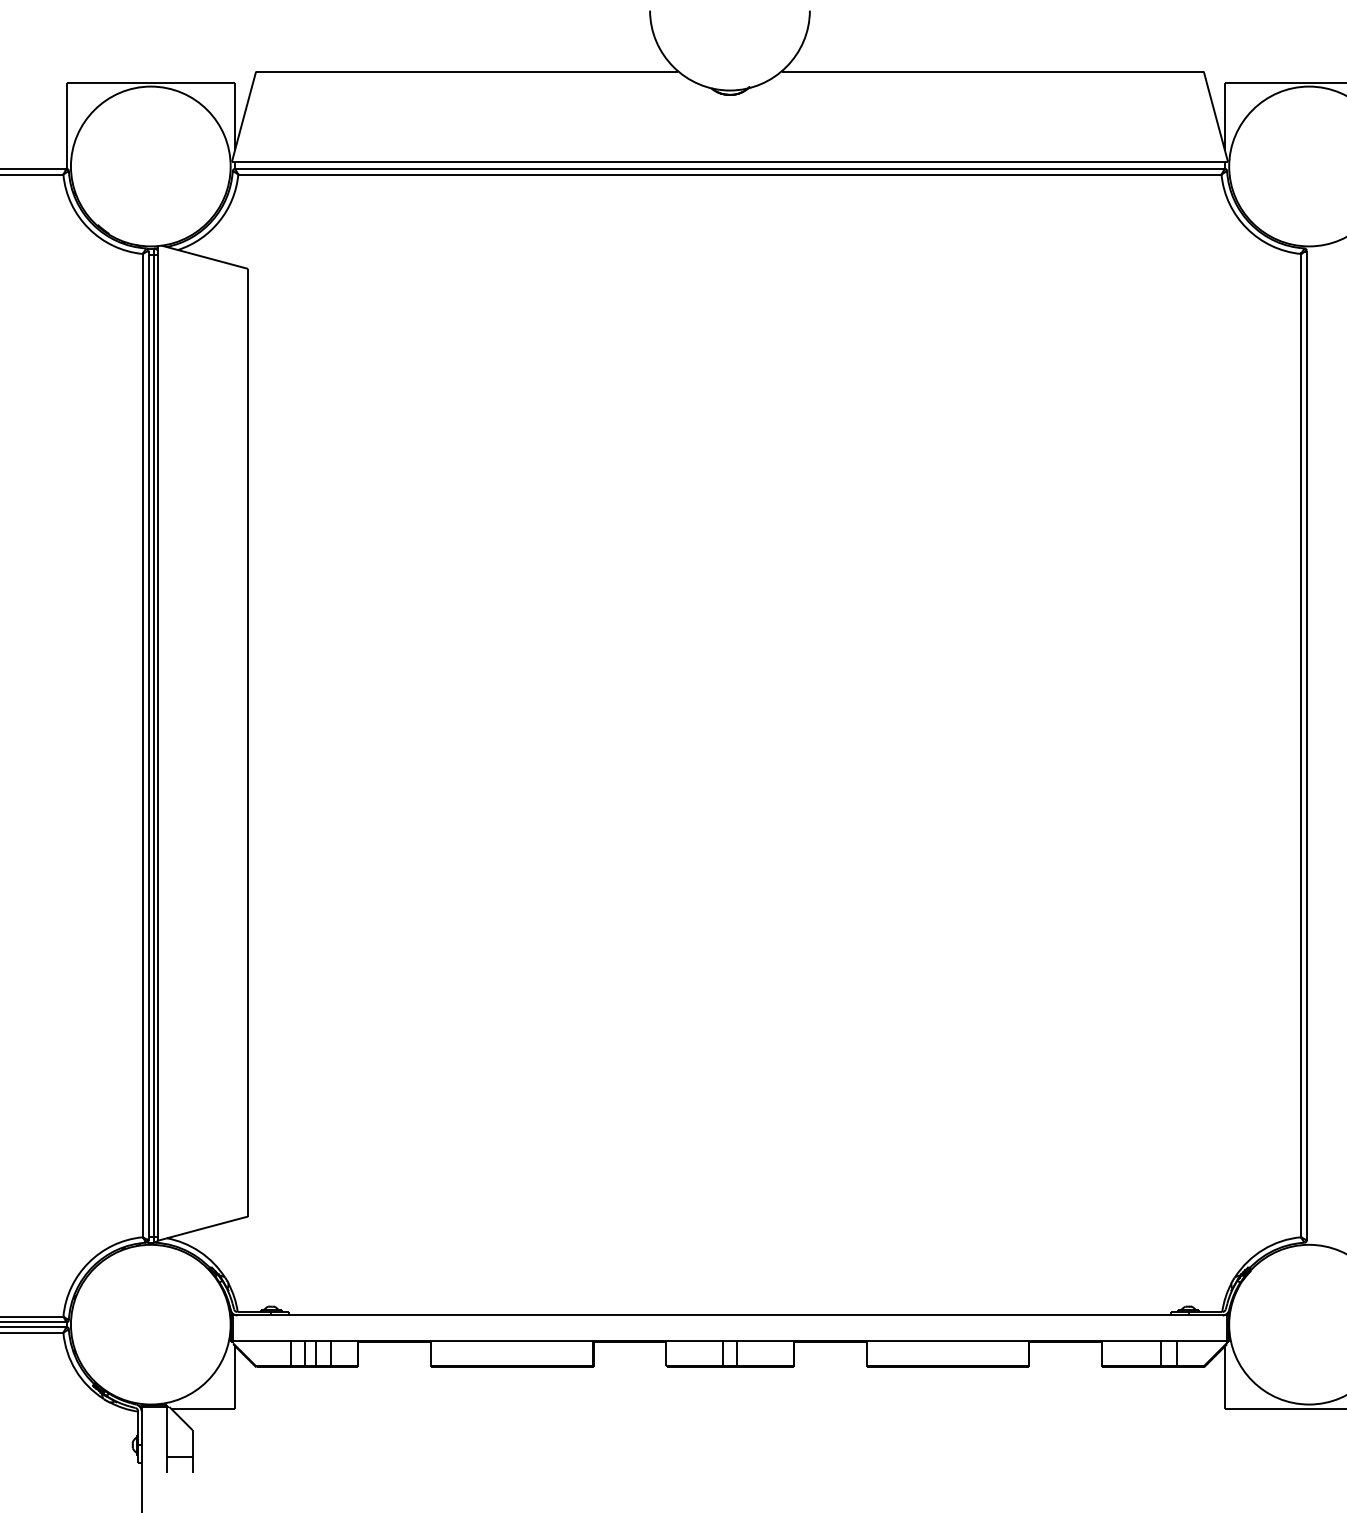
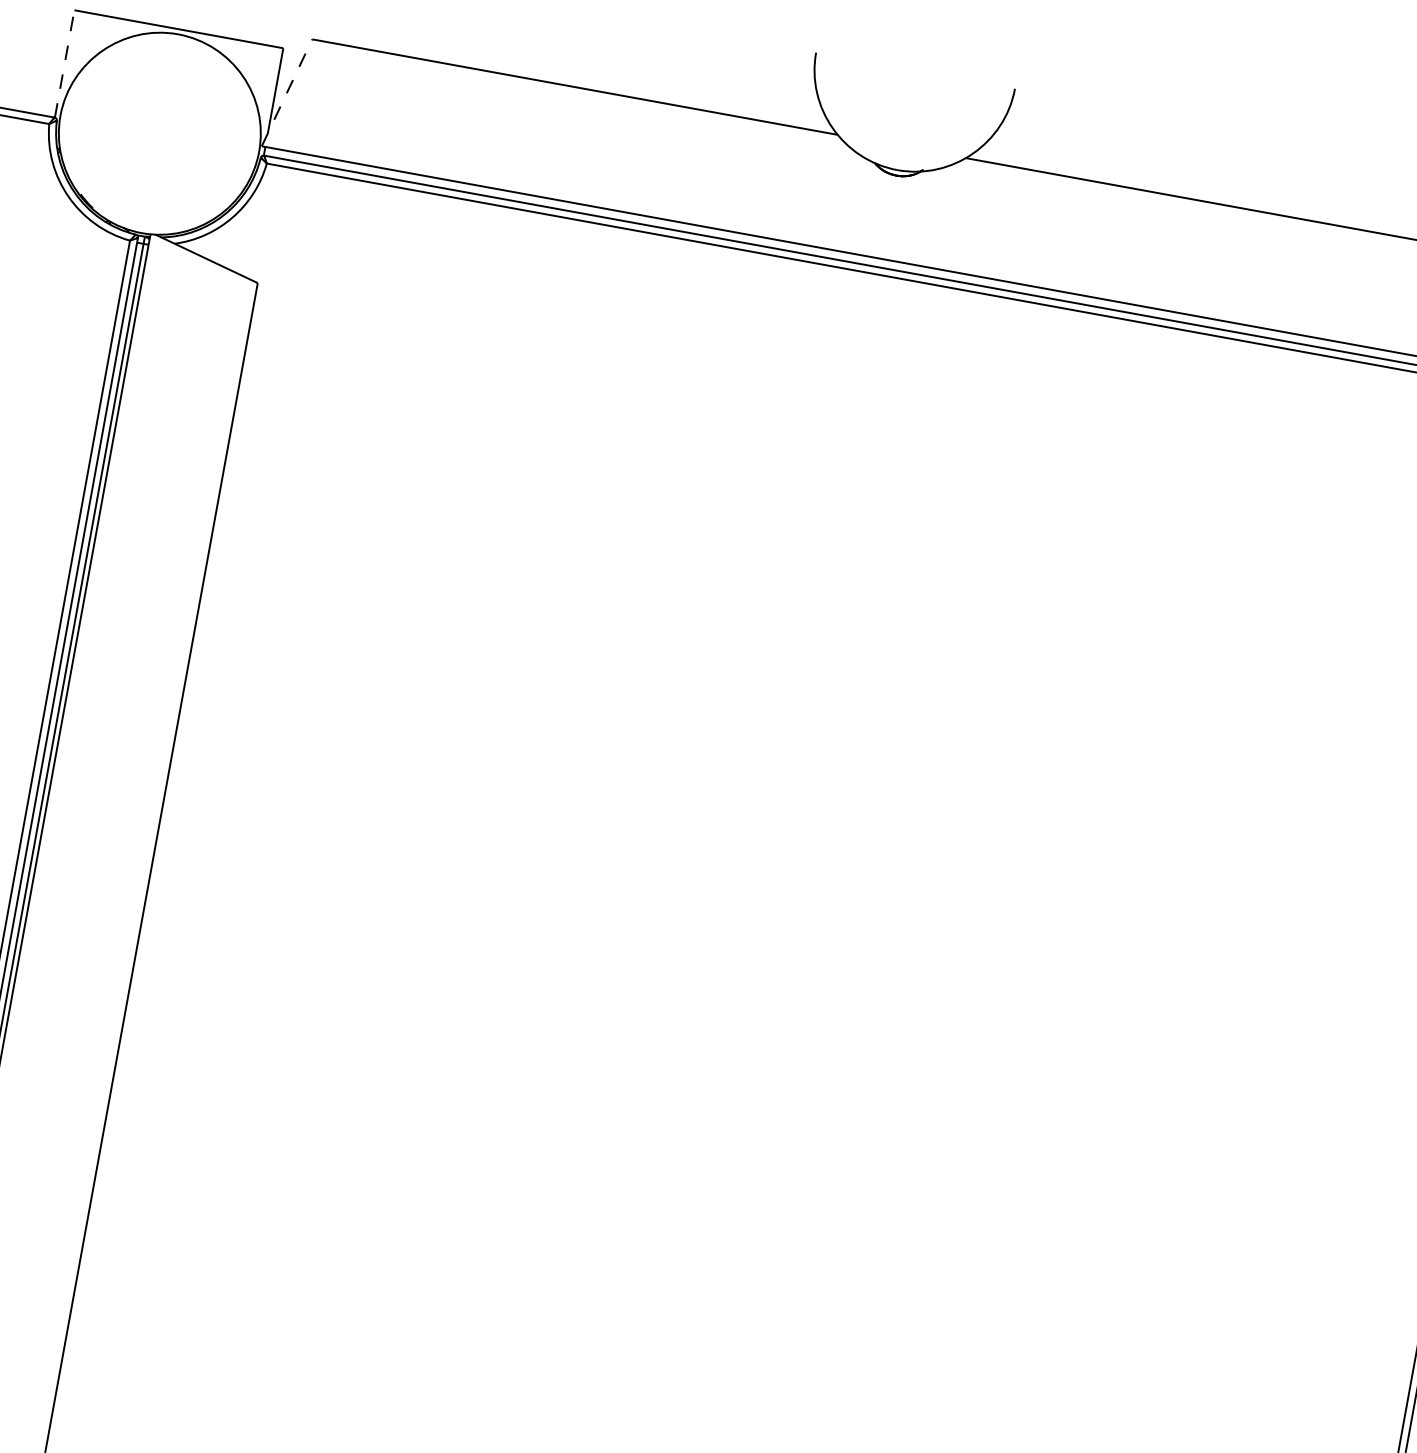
line: (244, 116) -> (287, 92), solid -> dashed
line: (66, 125) -> (64, 63), solid -> dashed

